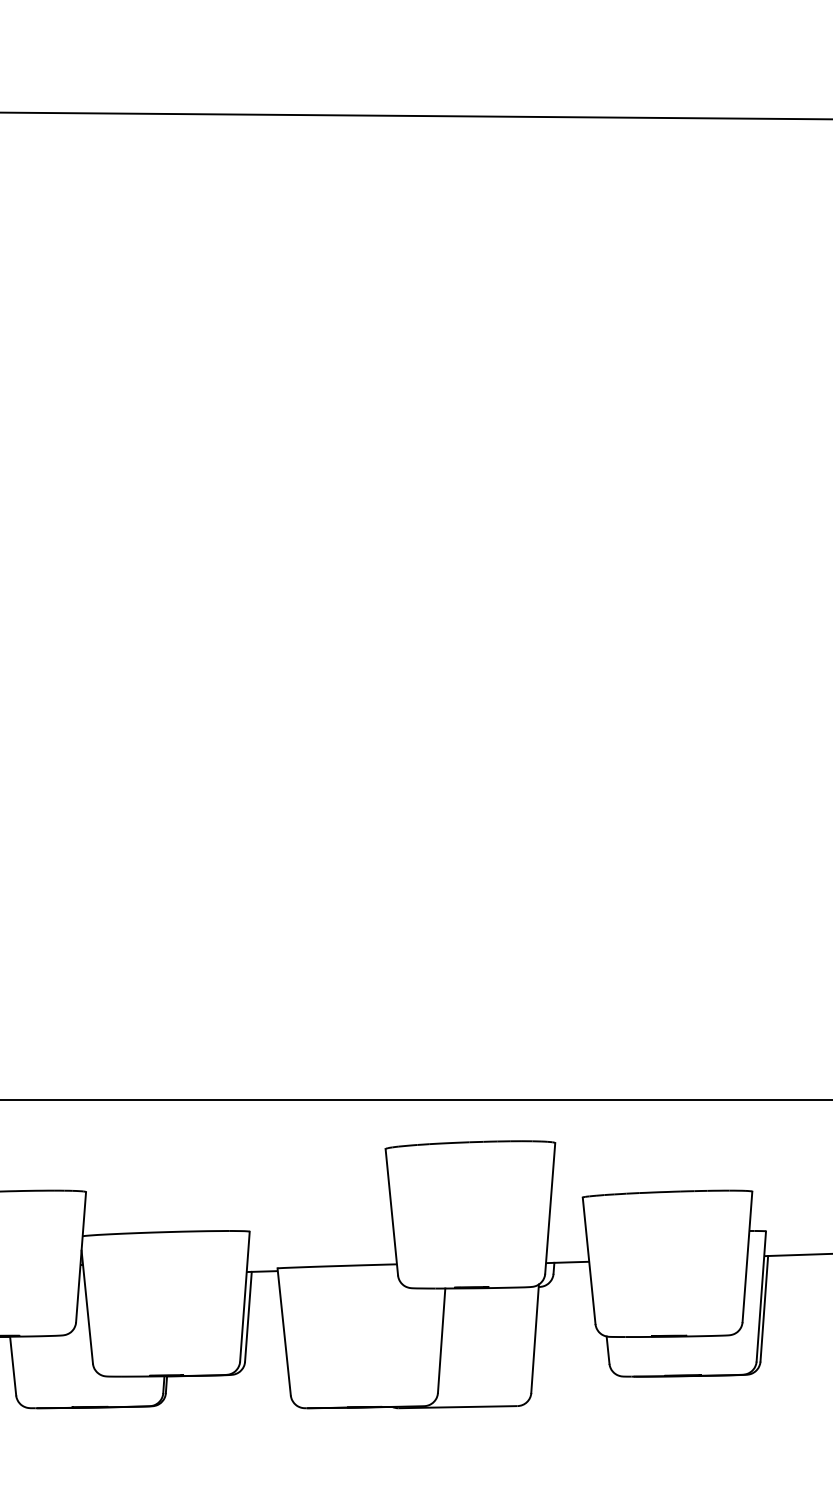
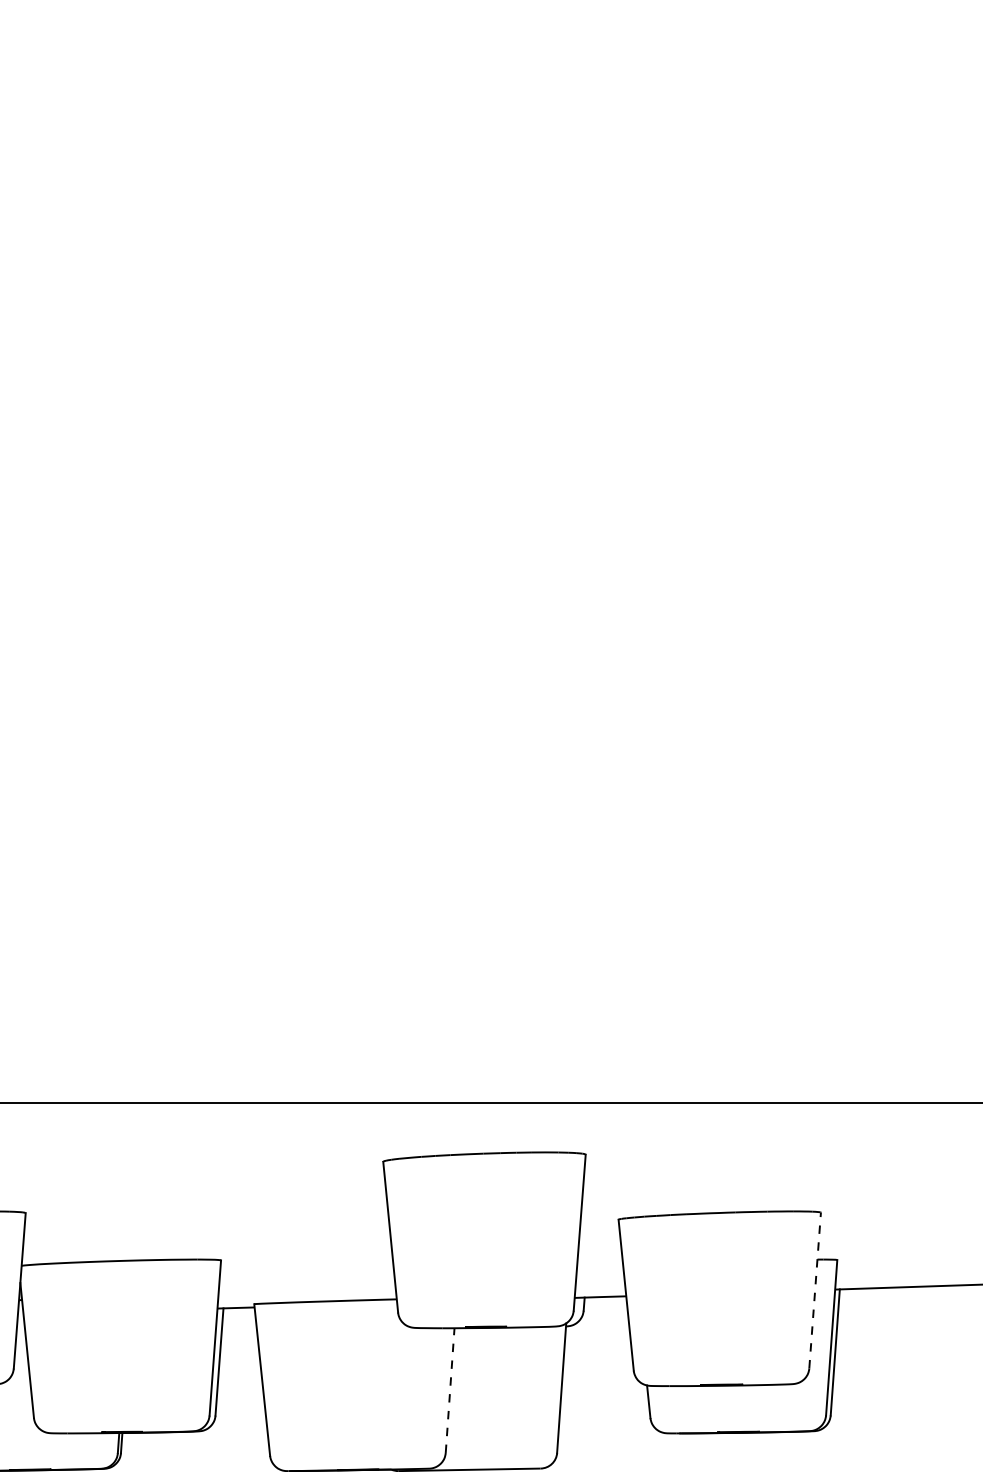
line: (747, 1256) -> (815, 1290), solid -> dashed
line: (441, 1340) -> (449, 1390), solid -> dashed

